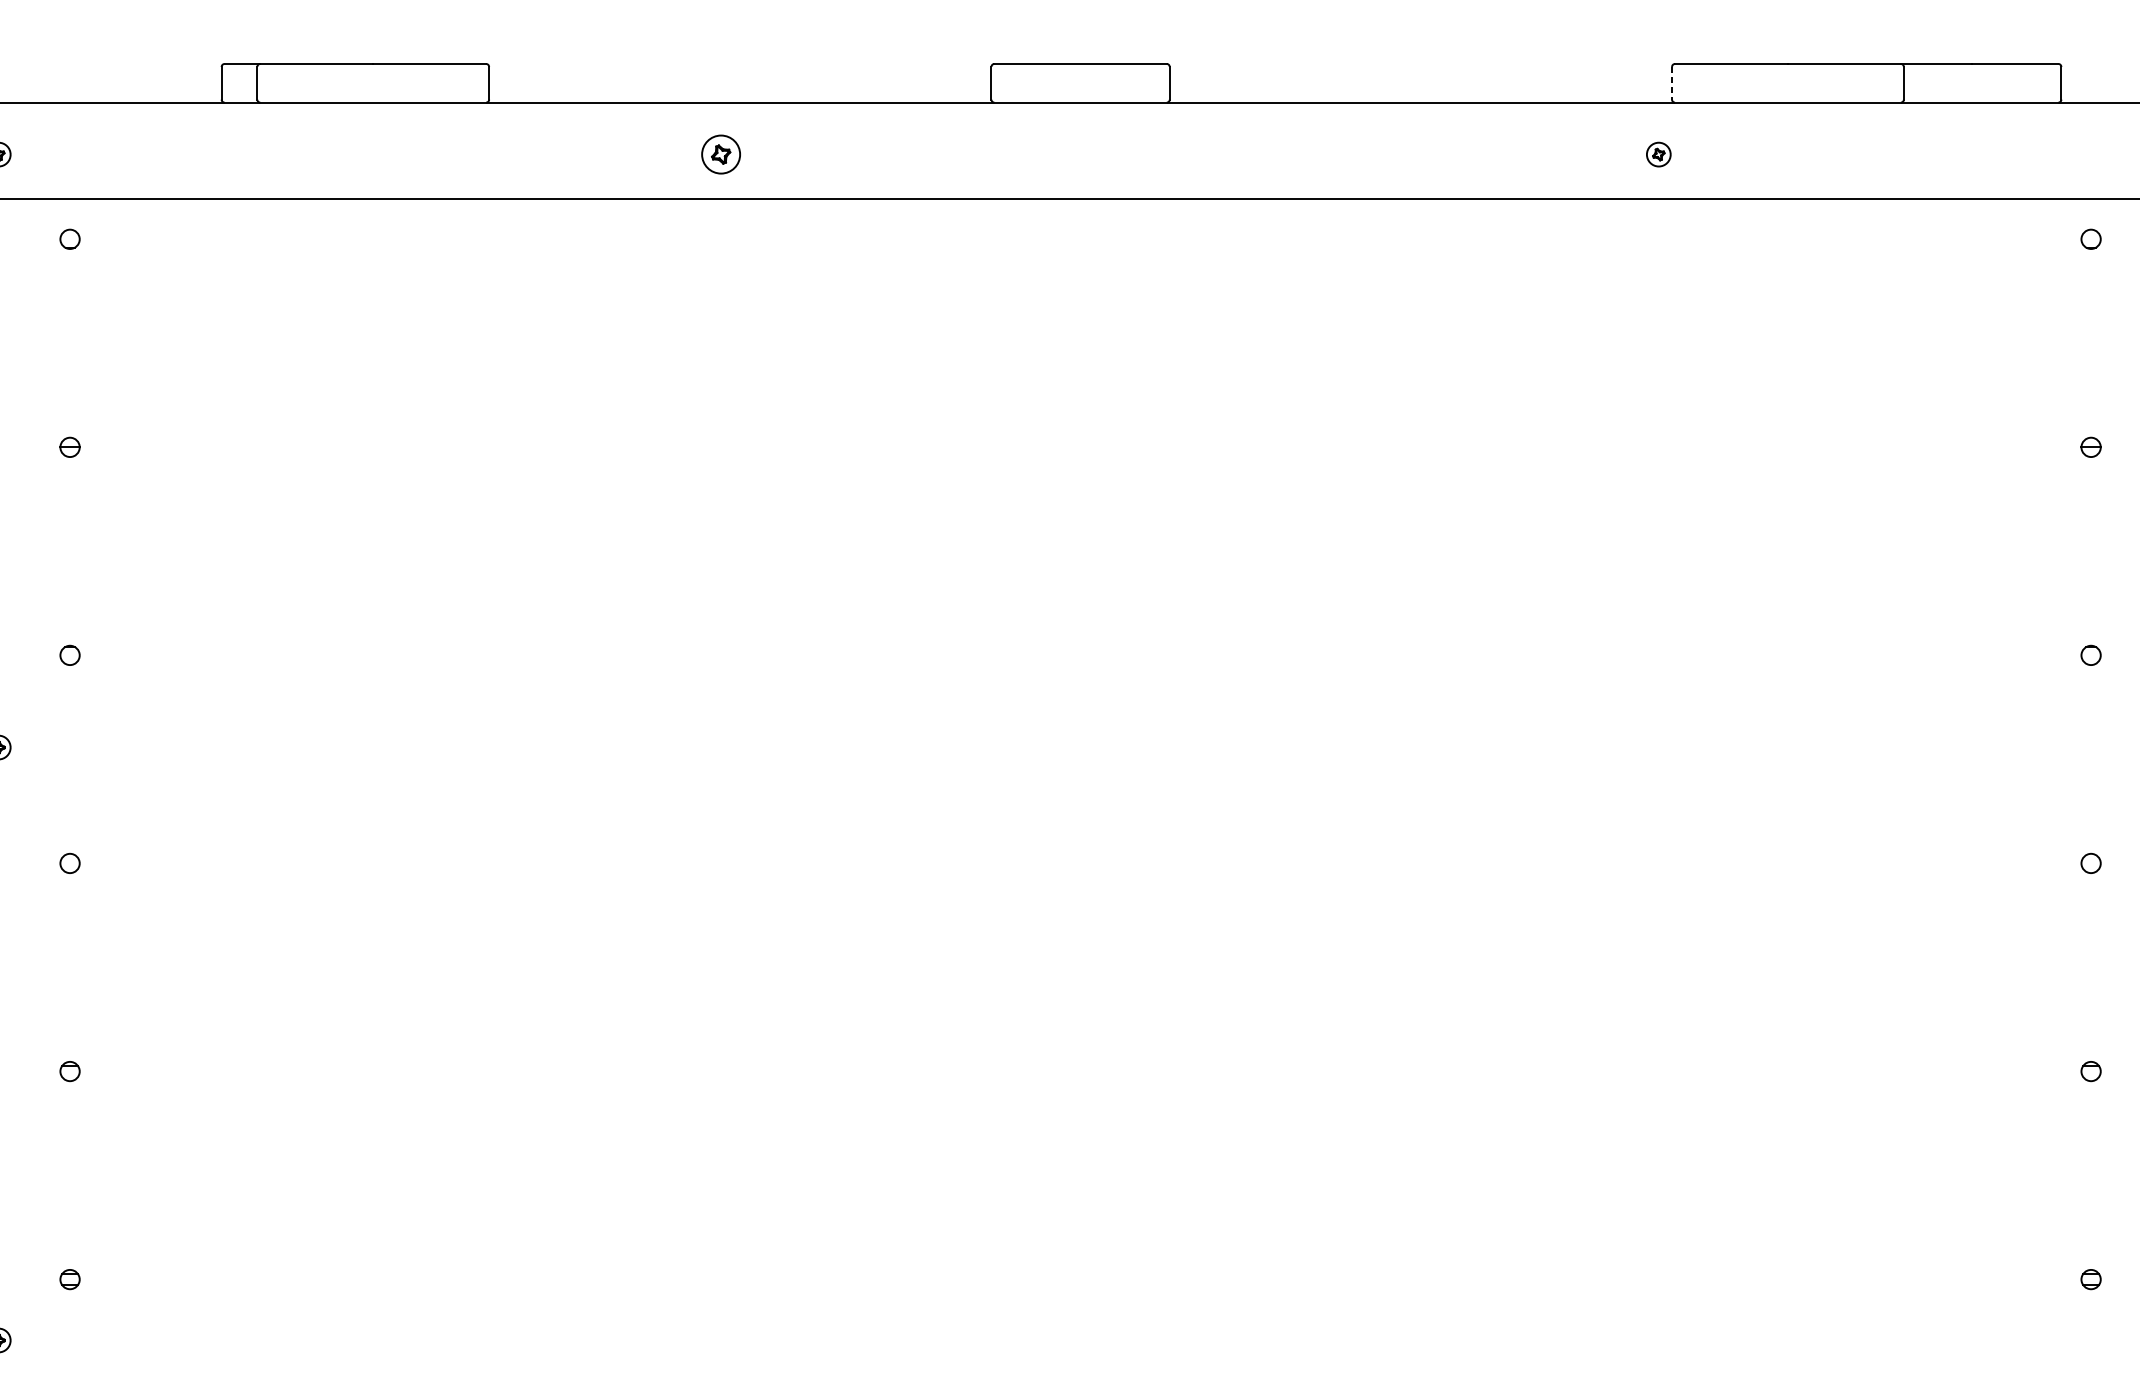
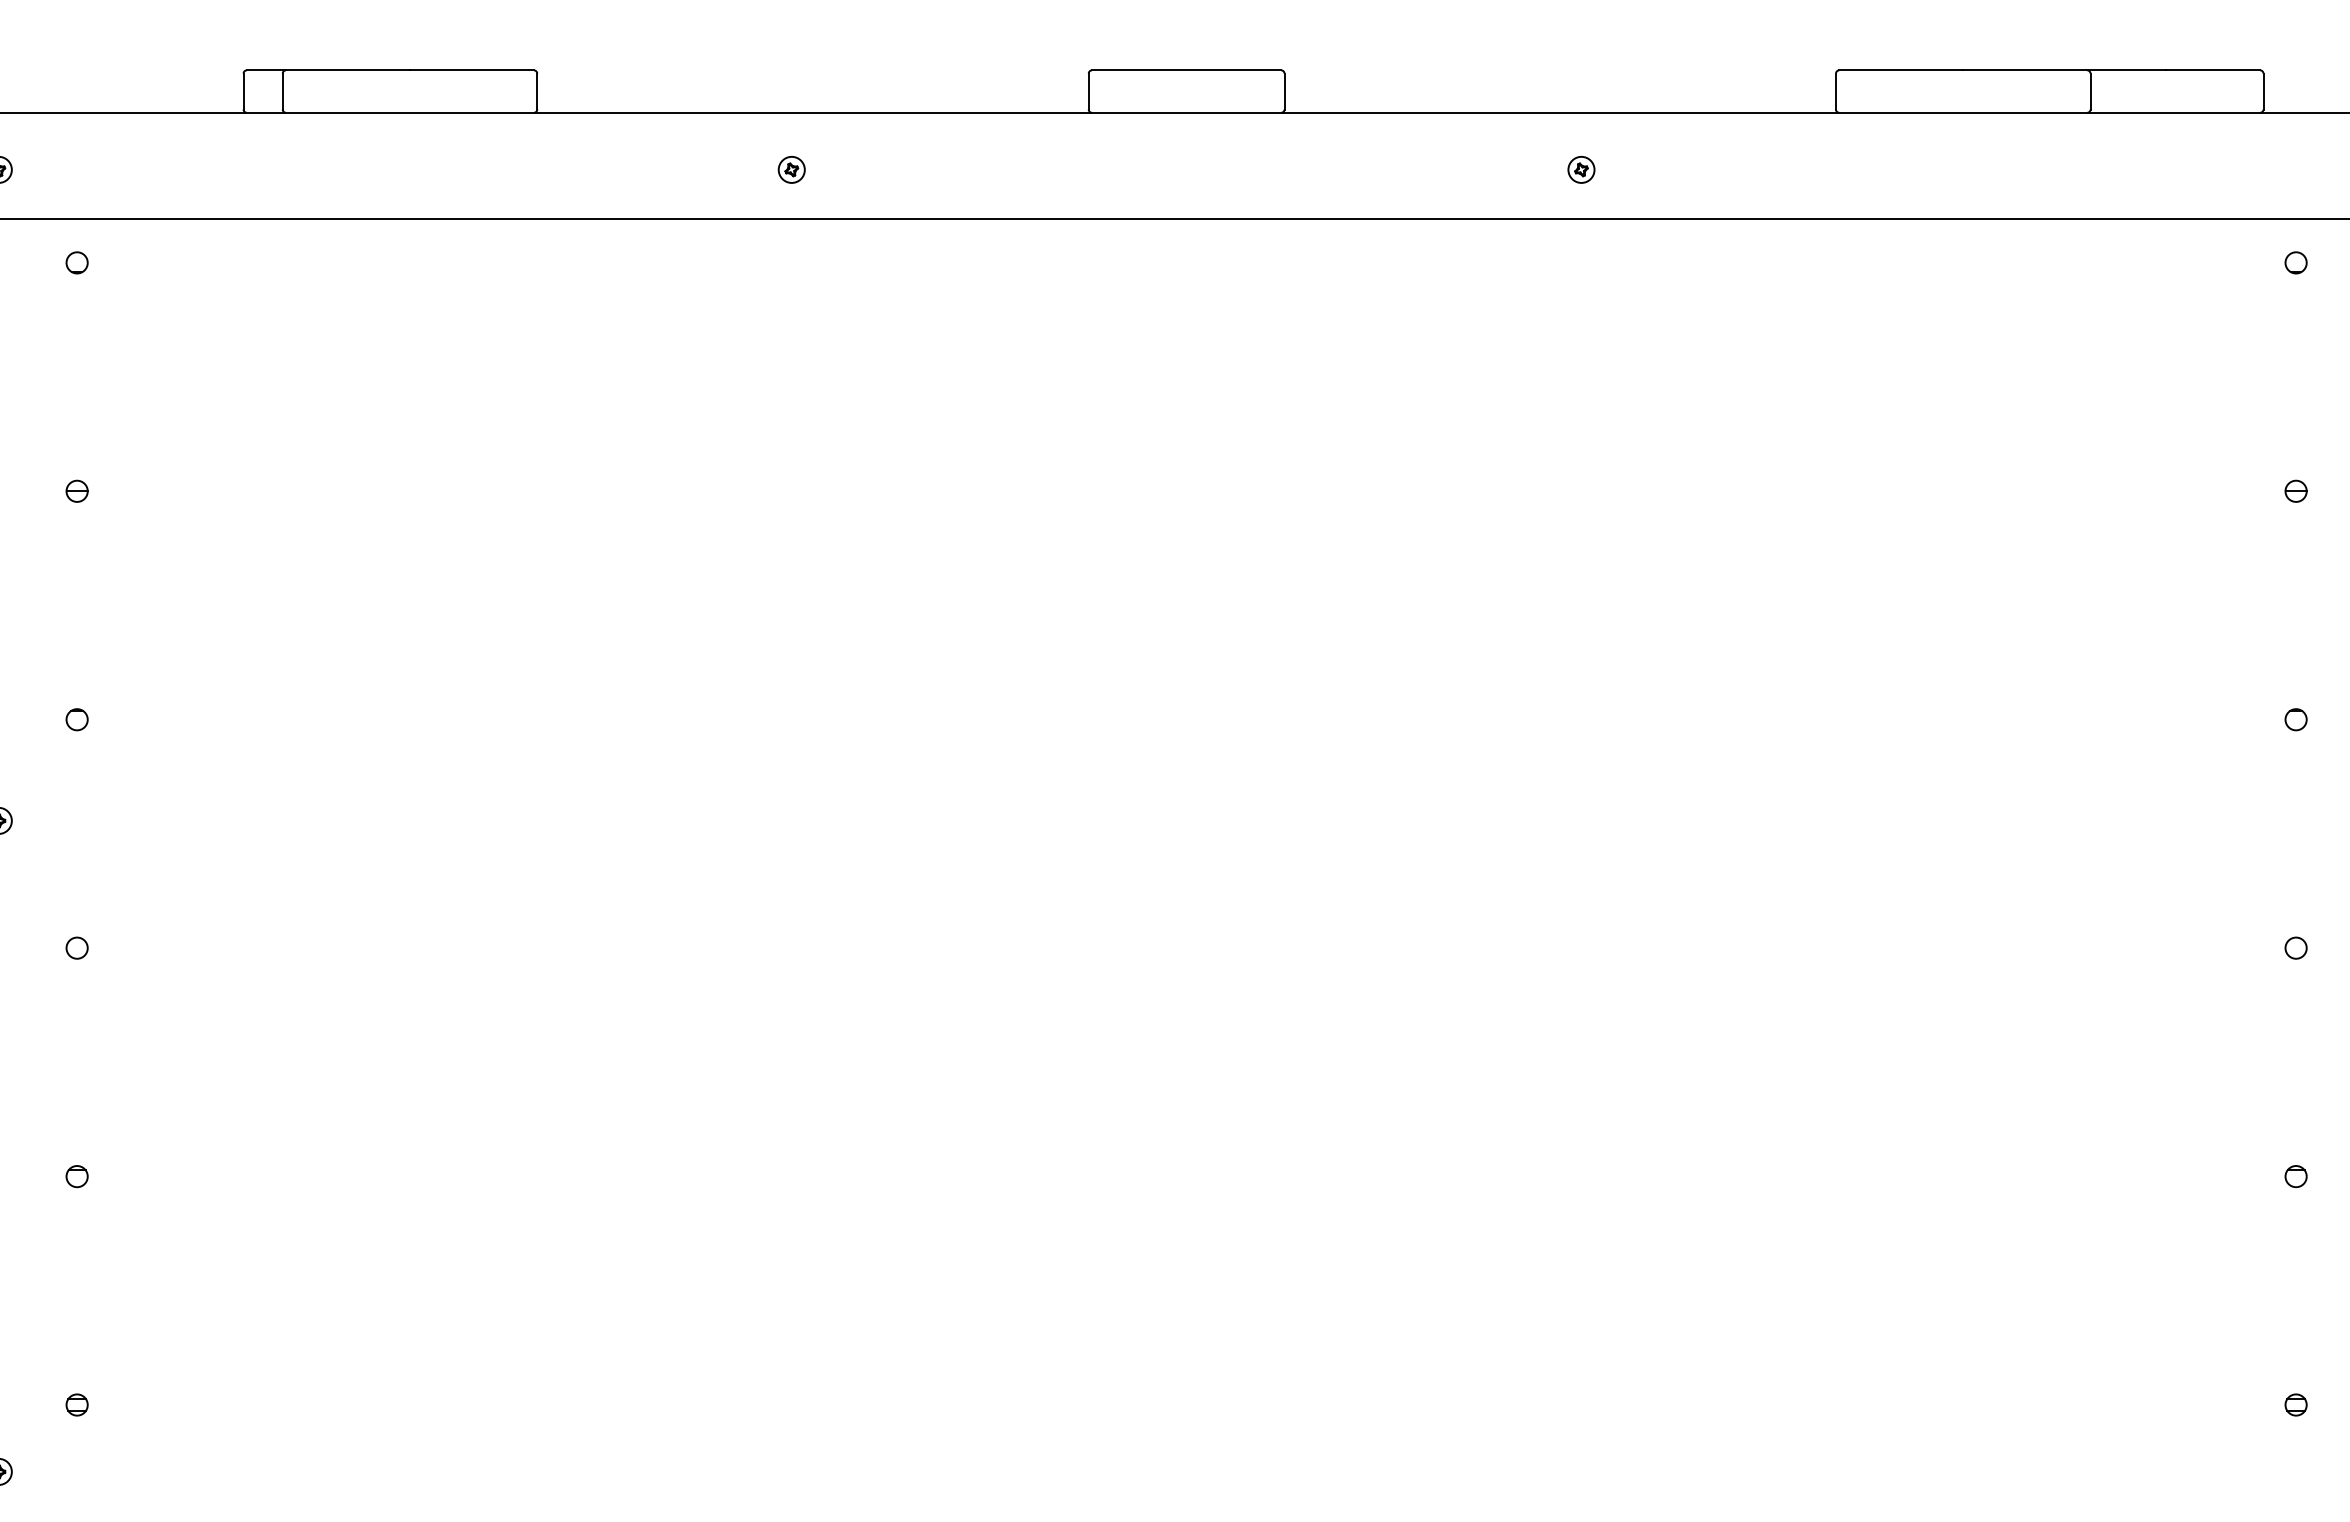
line: (1672, 83) -> (1836, 91), dashed -> solid
part: (720, 154) -> (791, 169), size x0.62
part: (1658, 154) -> (1581, 169), moved

